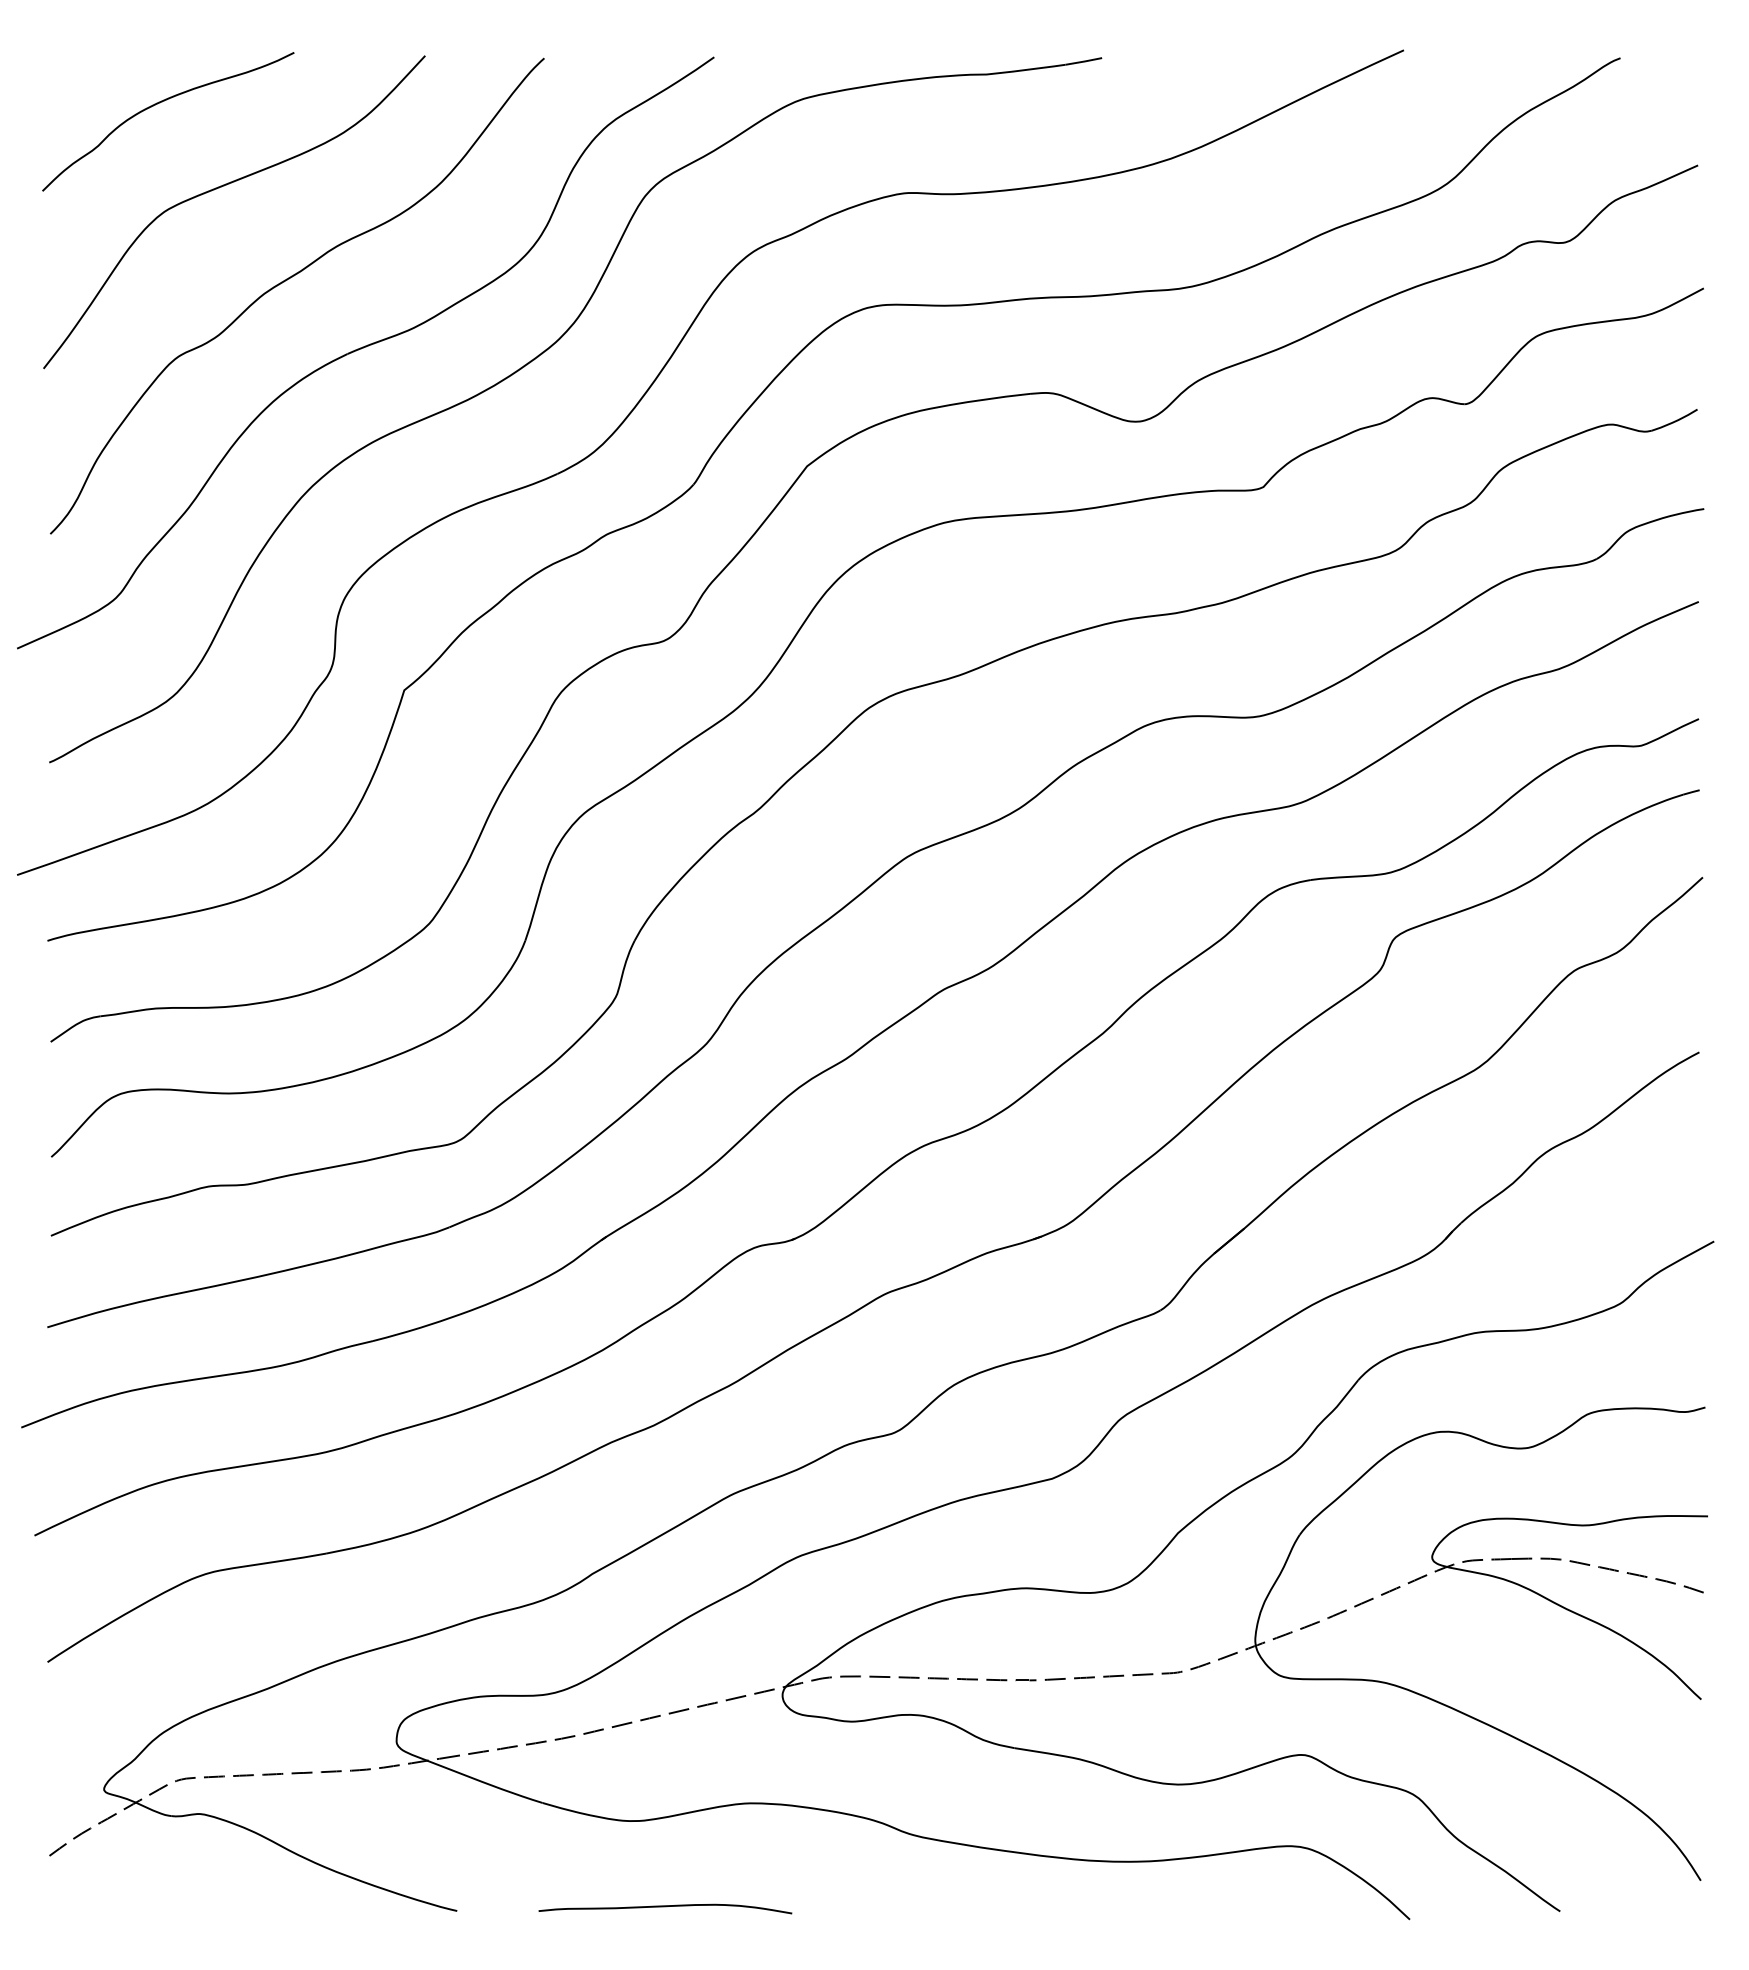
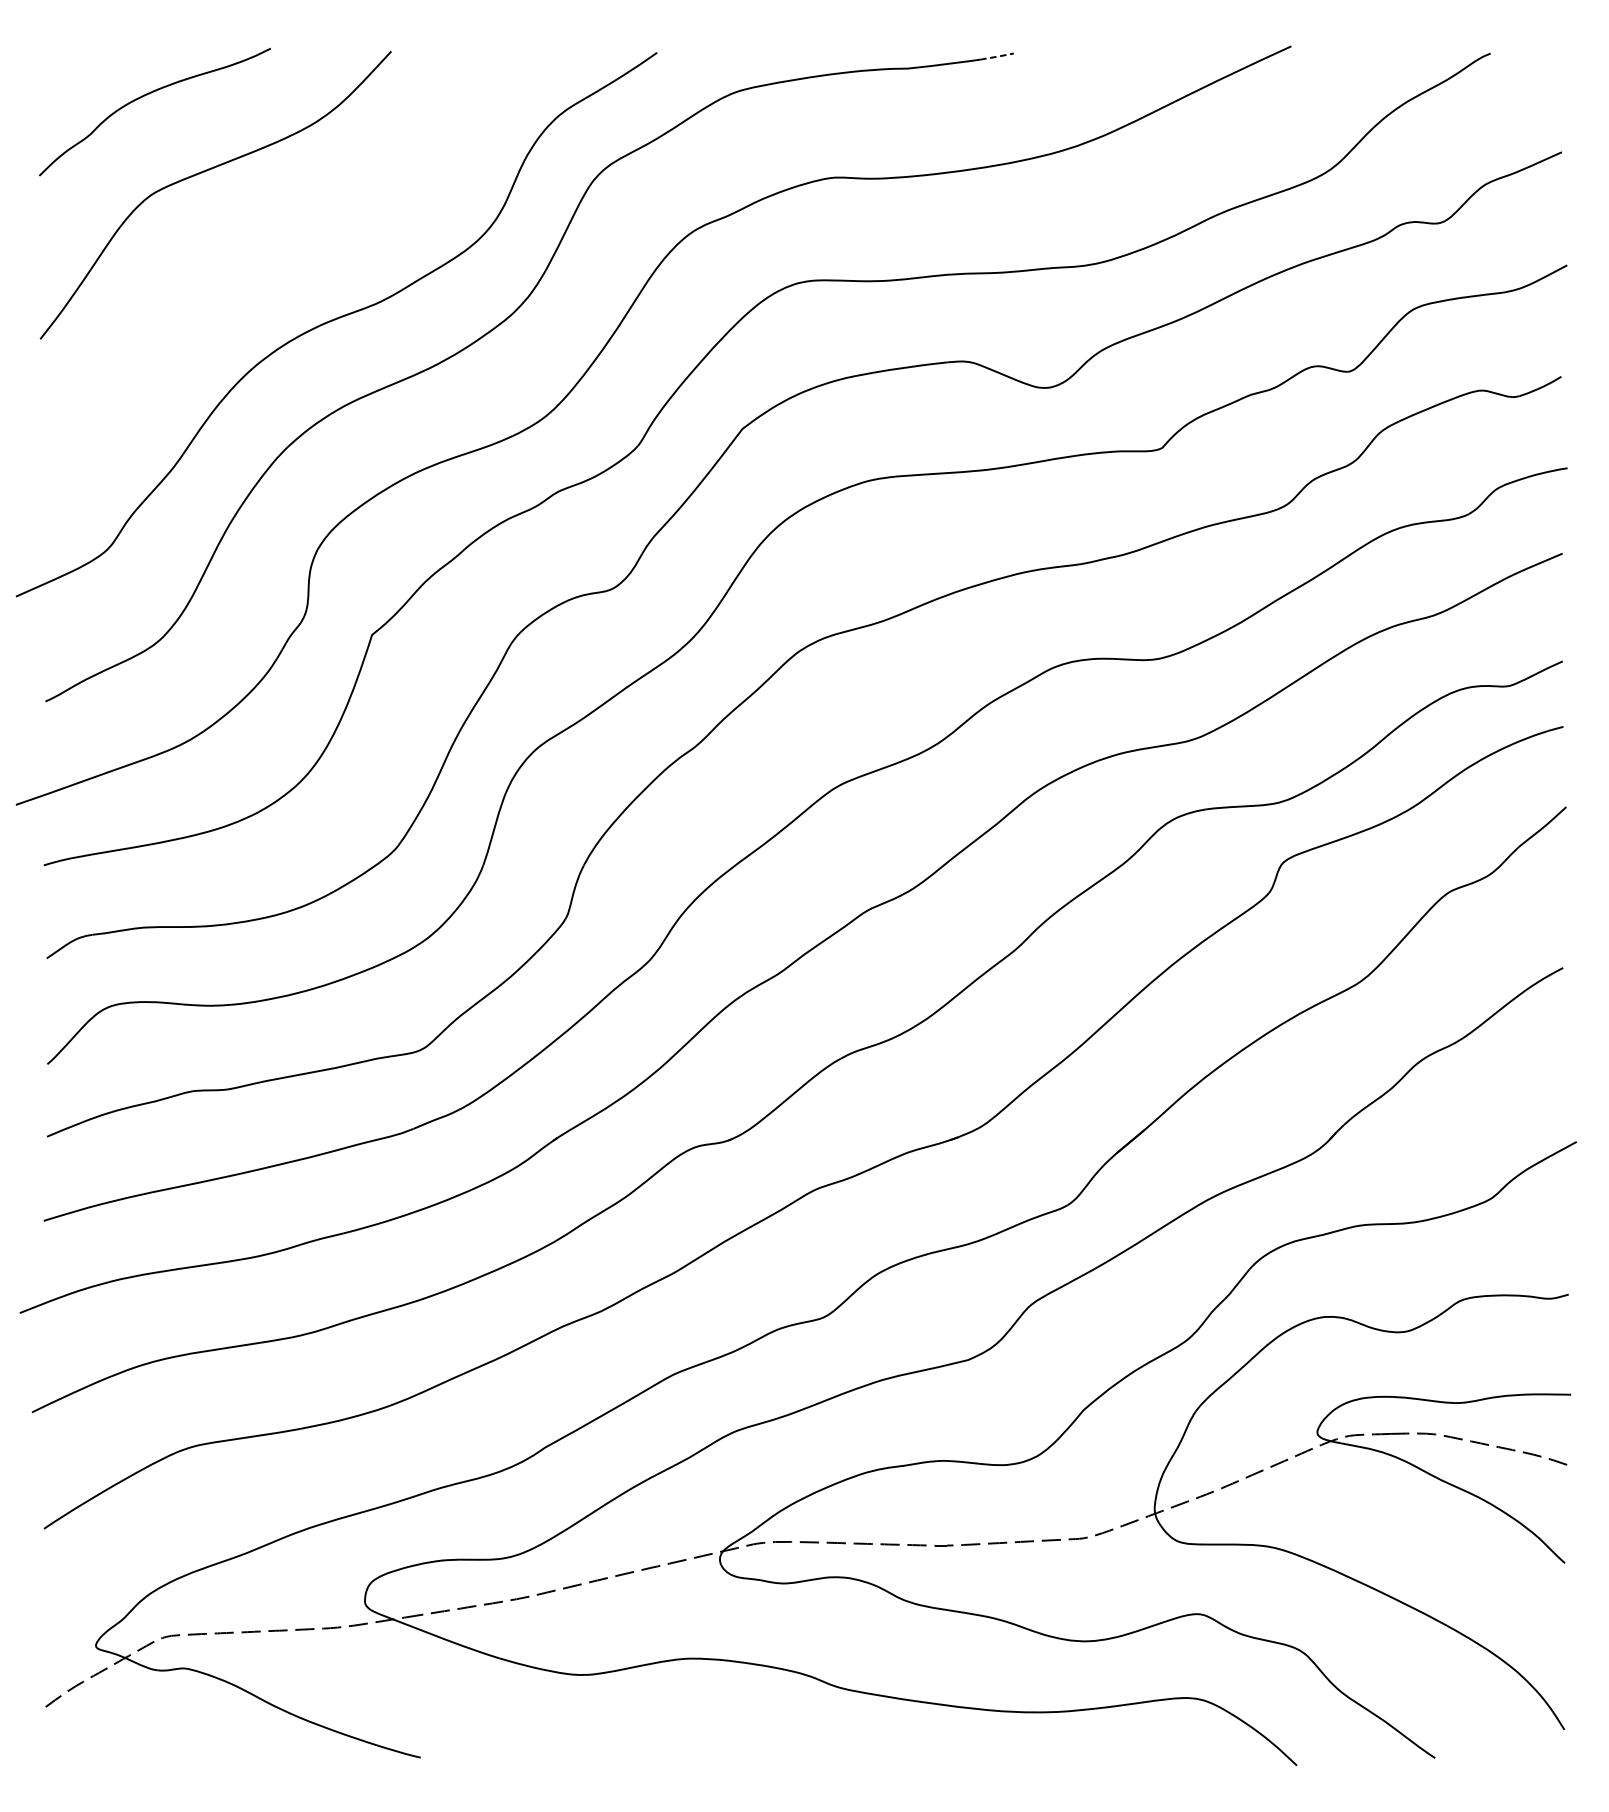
line: (1085, 61) -> (998, 56), solid -> dashed
curve: (289, 279) -> (266, 257), removed
curve: (665, 1907) -> (612, 1754), removed

